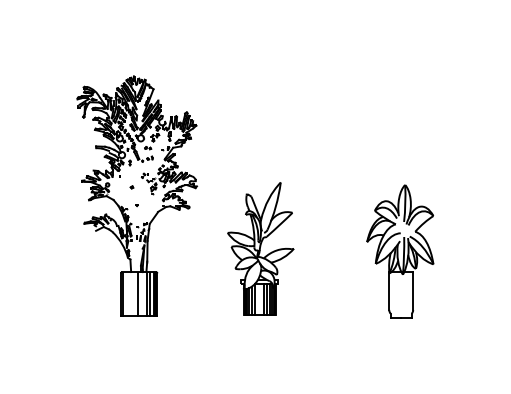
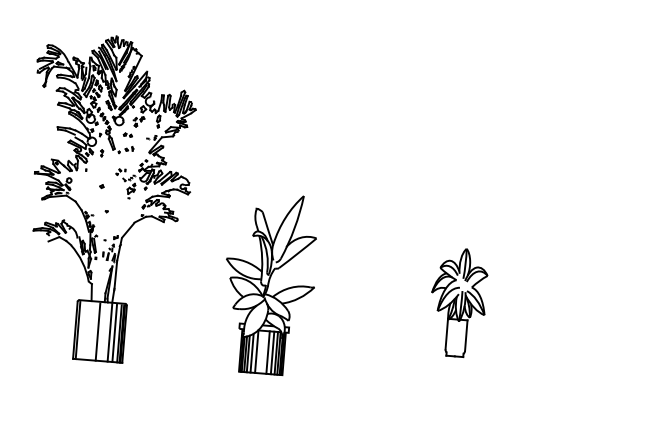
part: (400, 251) -> (458, 302), size x0.6

